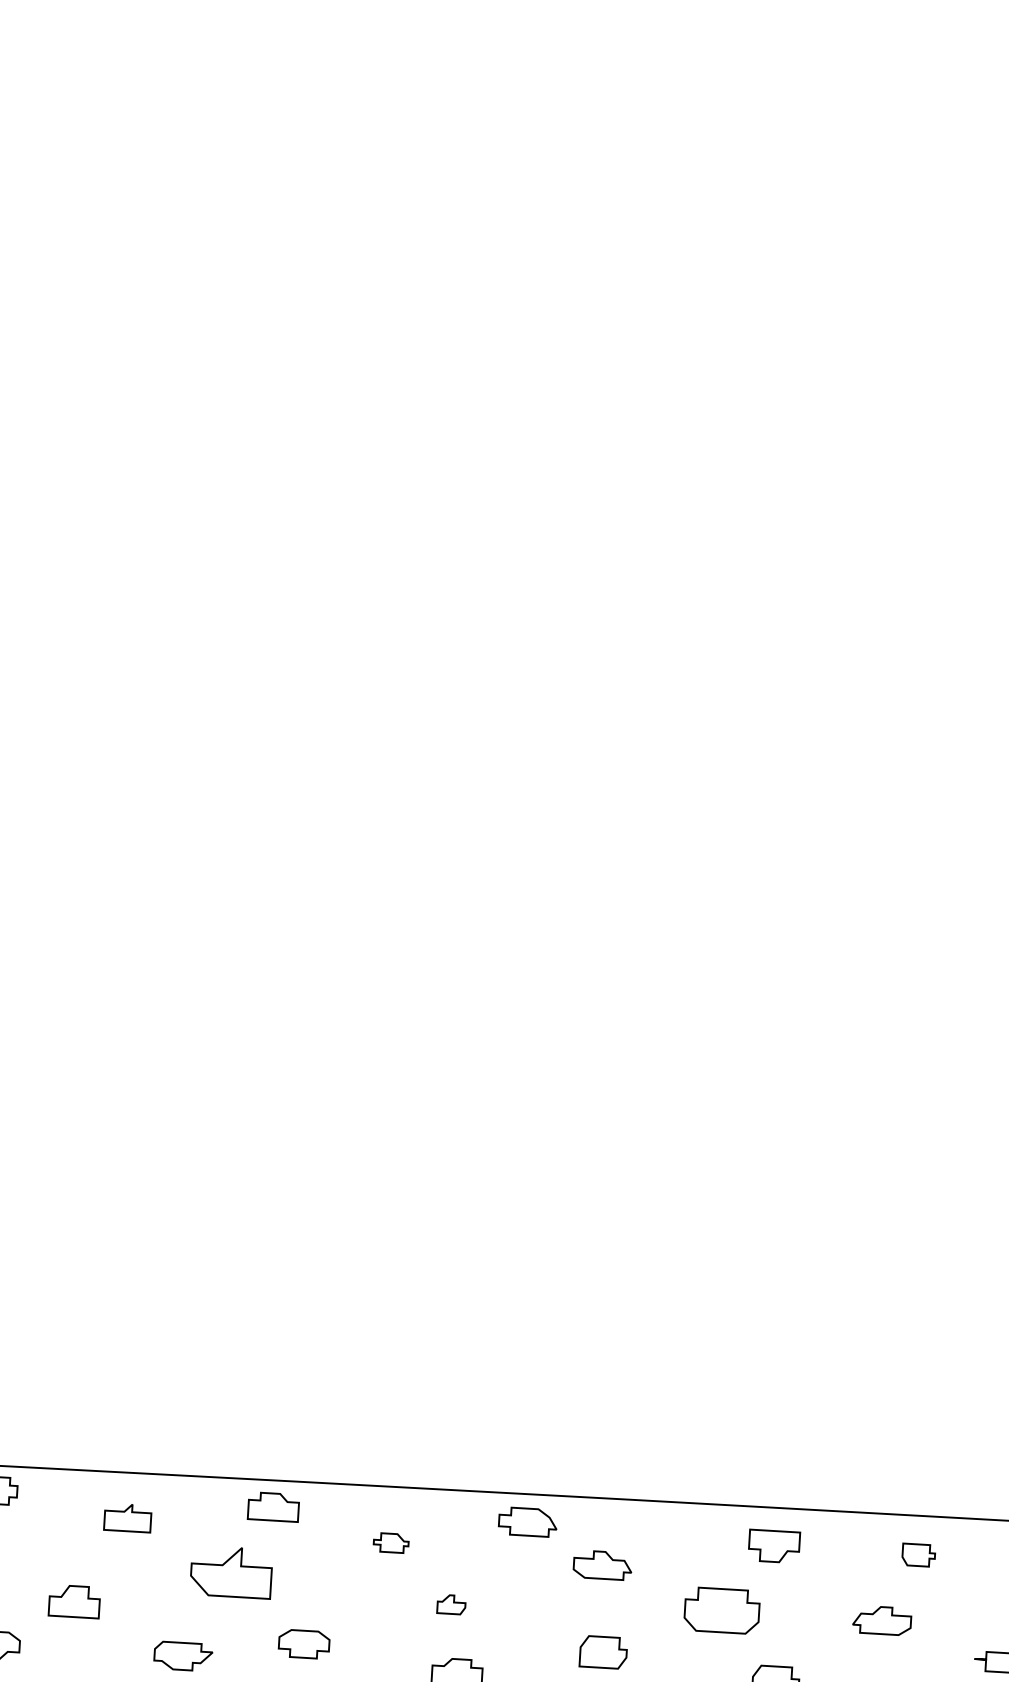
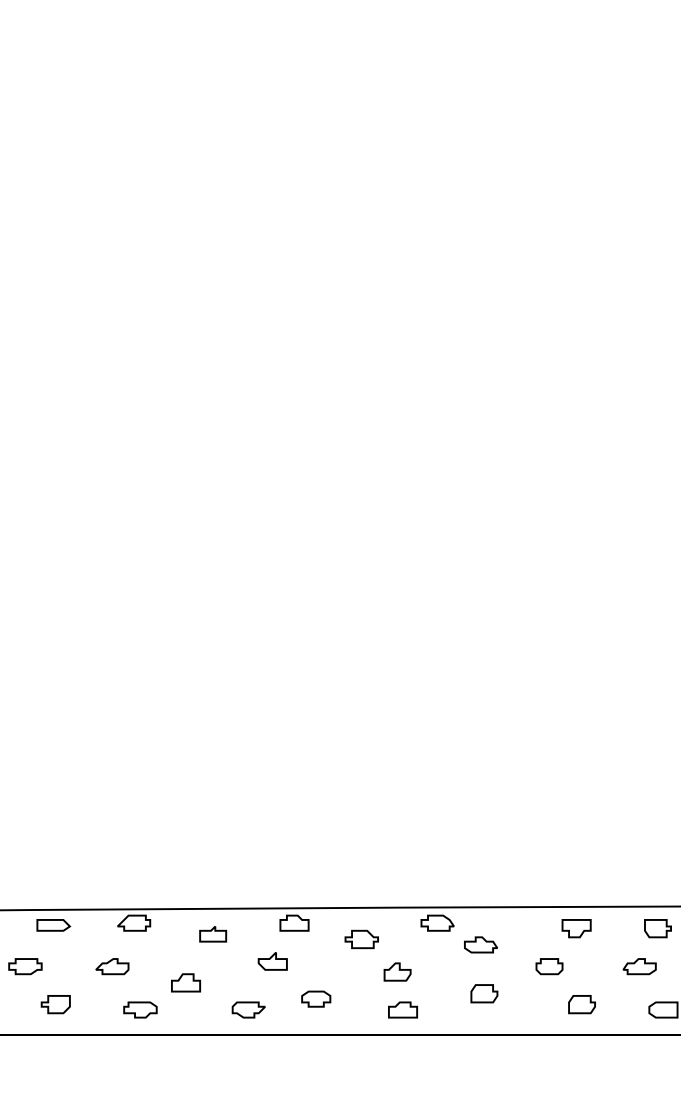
part: (390, 1543) -> (361, 939), size x1.67
part: (917, 1554) -> (657, 928), size x1.43
part: (230, 1572) -> (272, 961), size x0.62
part: (451, 1603) -> (397, 971), size x1.67
part: (722, 1610) -> (549, 966), size x0.62

